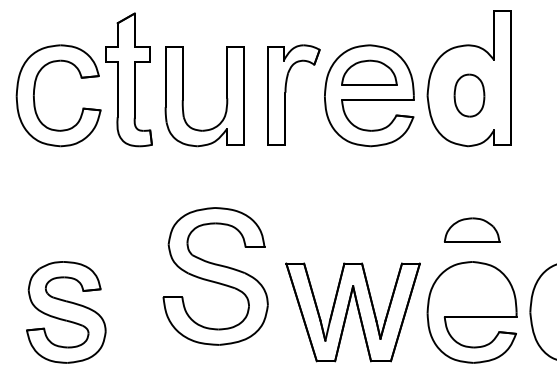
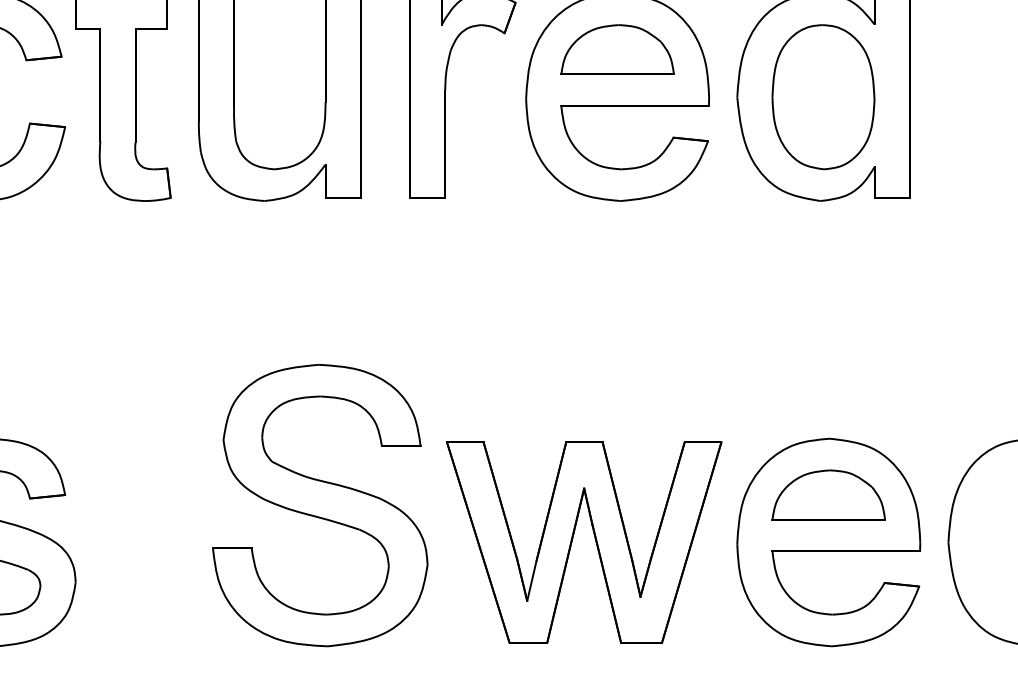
part: (469, 95) -> (823, 96), size x1.67
part: (471, 229) -> (827, 493), moved
part: (215, 276) -> (319, 505), moved

